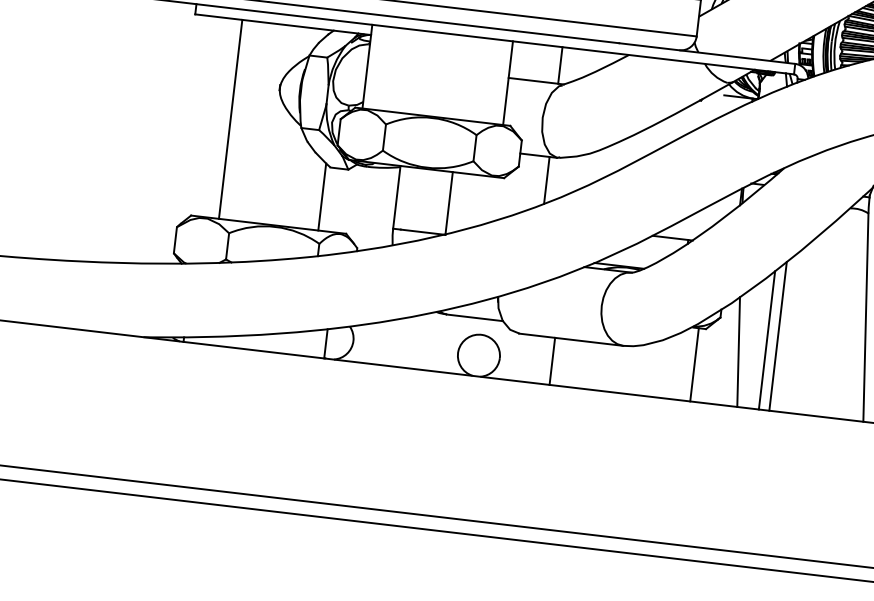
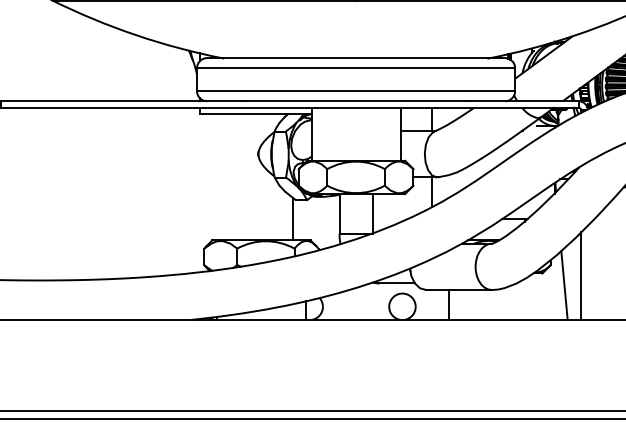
line: (229, 119) -> (229, 177), removed
line: (777, 335) -> (587, 272), removed
line: (694, 364) -> (537, 296), removed

